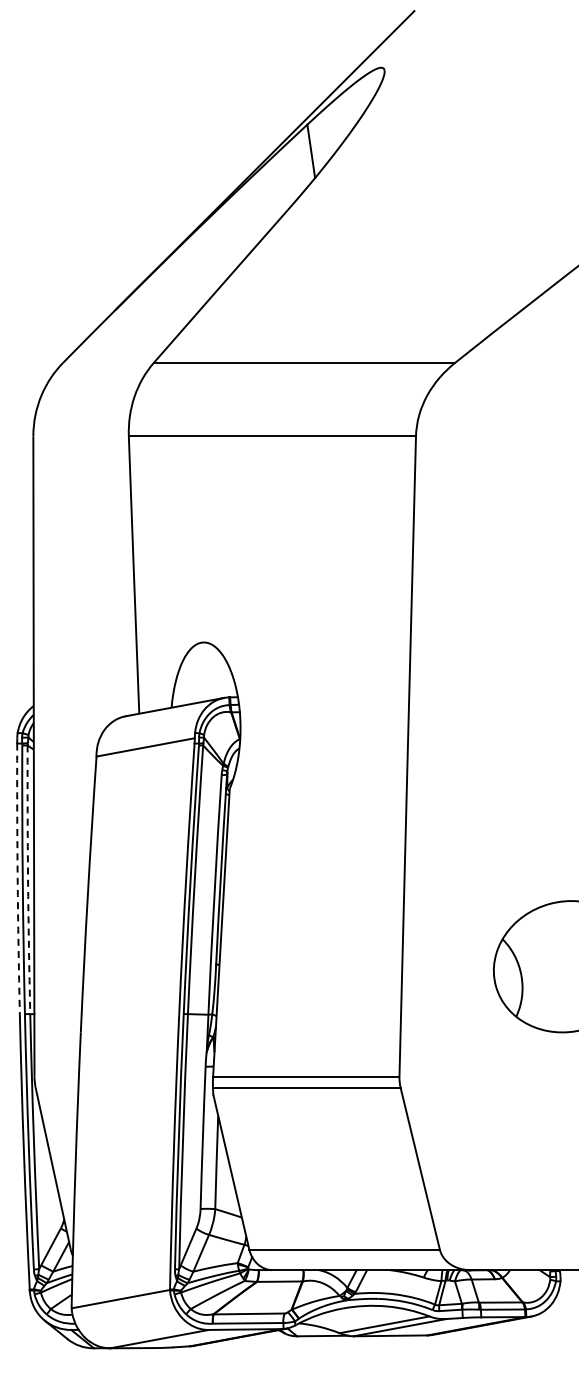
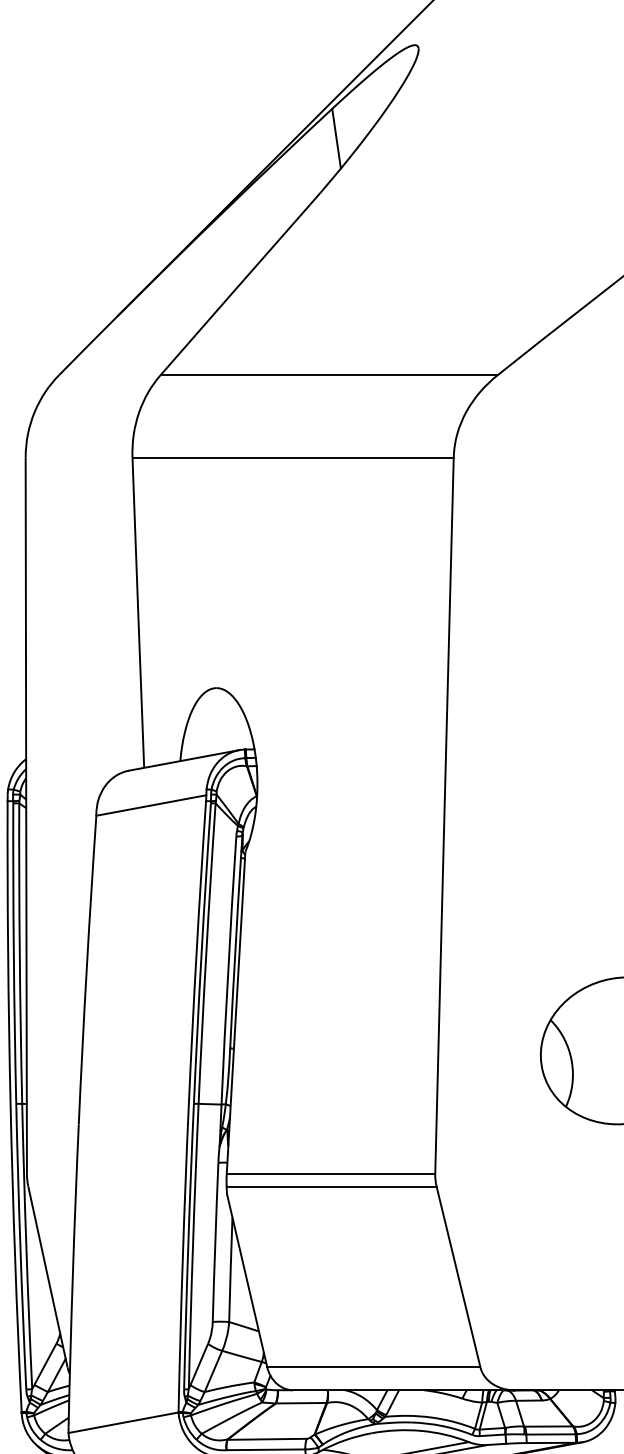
arc: (17, 878) -> (7, 952), dashed -> solid
arc: (28, 879) -> (20, 953), dashed -> solid

